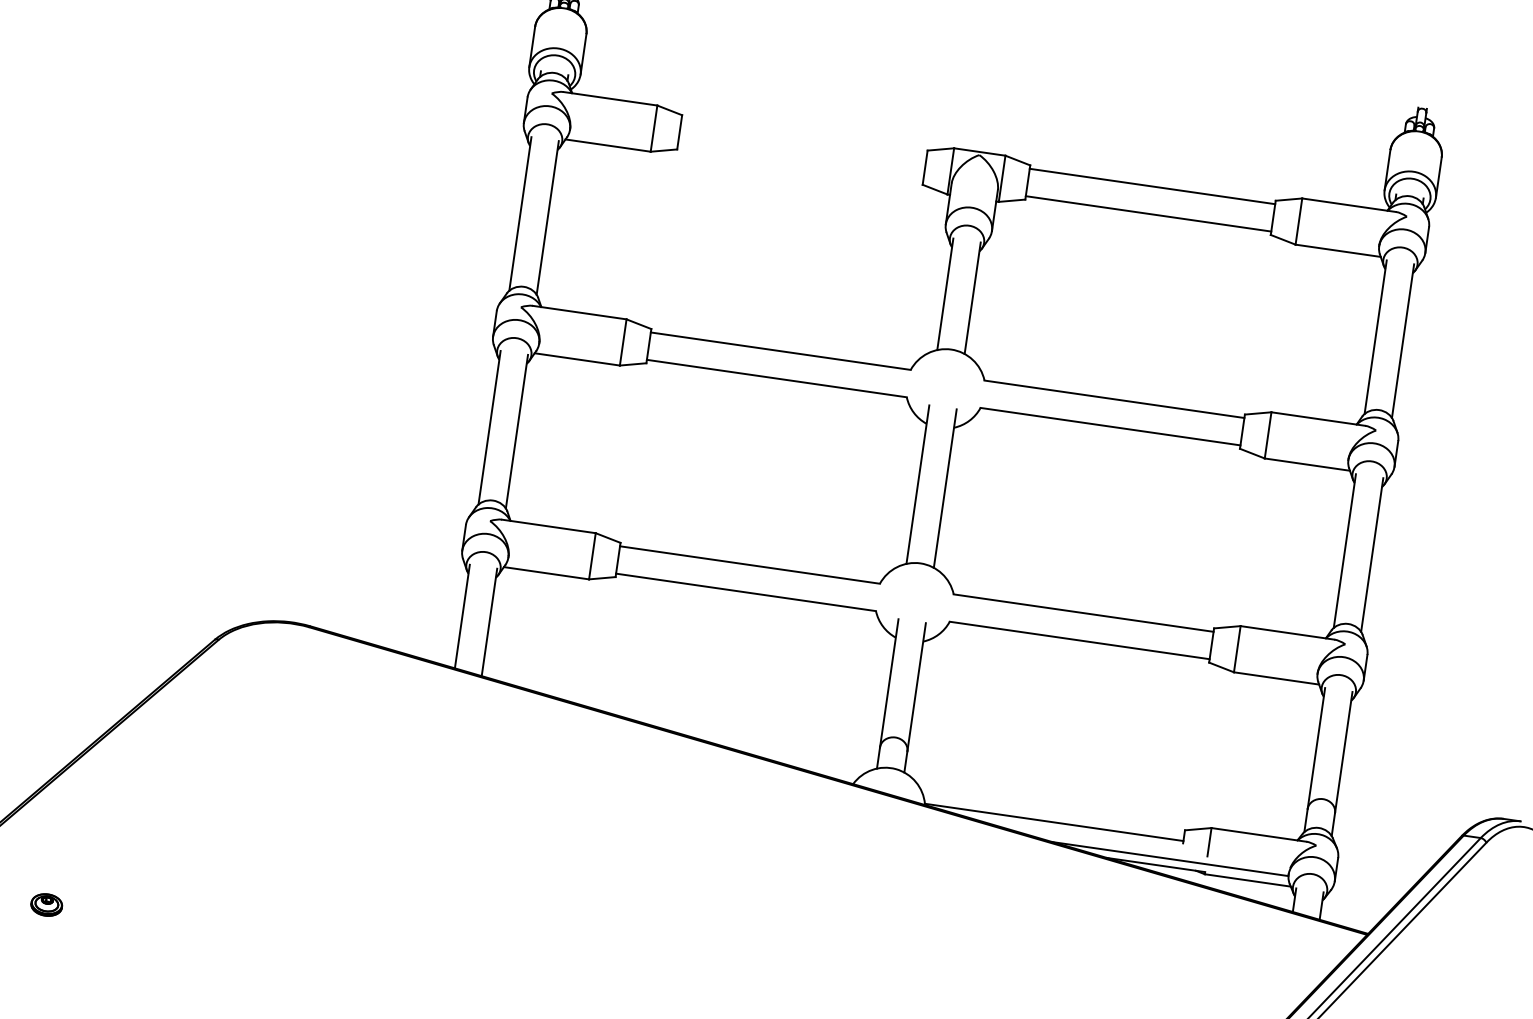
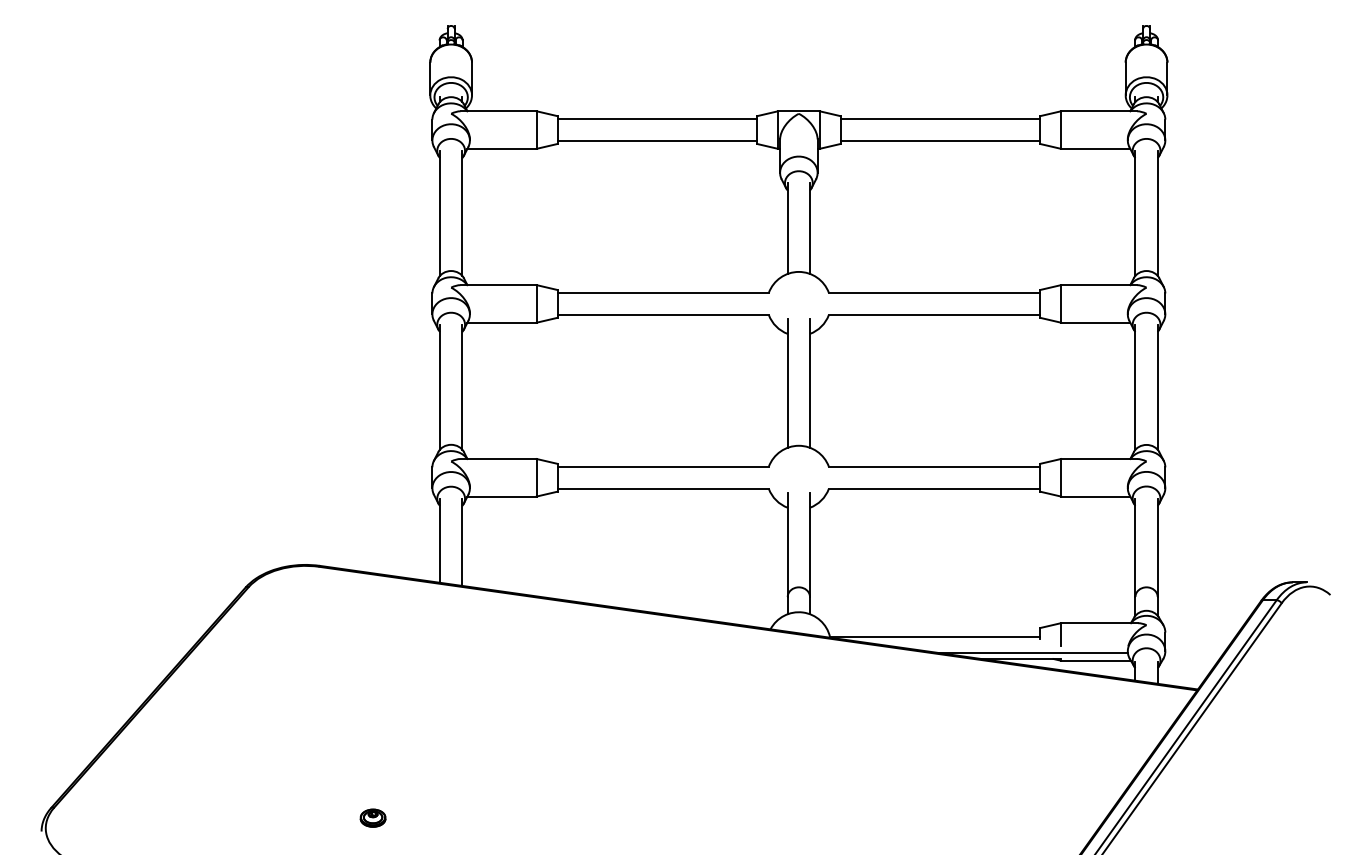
line: (804, 135) -> (657, 118), added
line: (800, 164) -> (657, 141), added
part: (46, 904) -> (372, 817), moved

